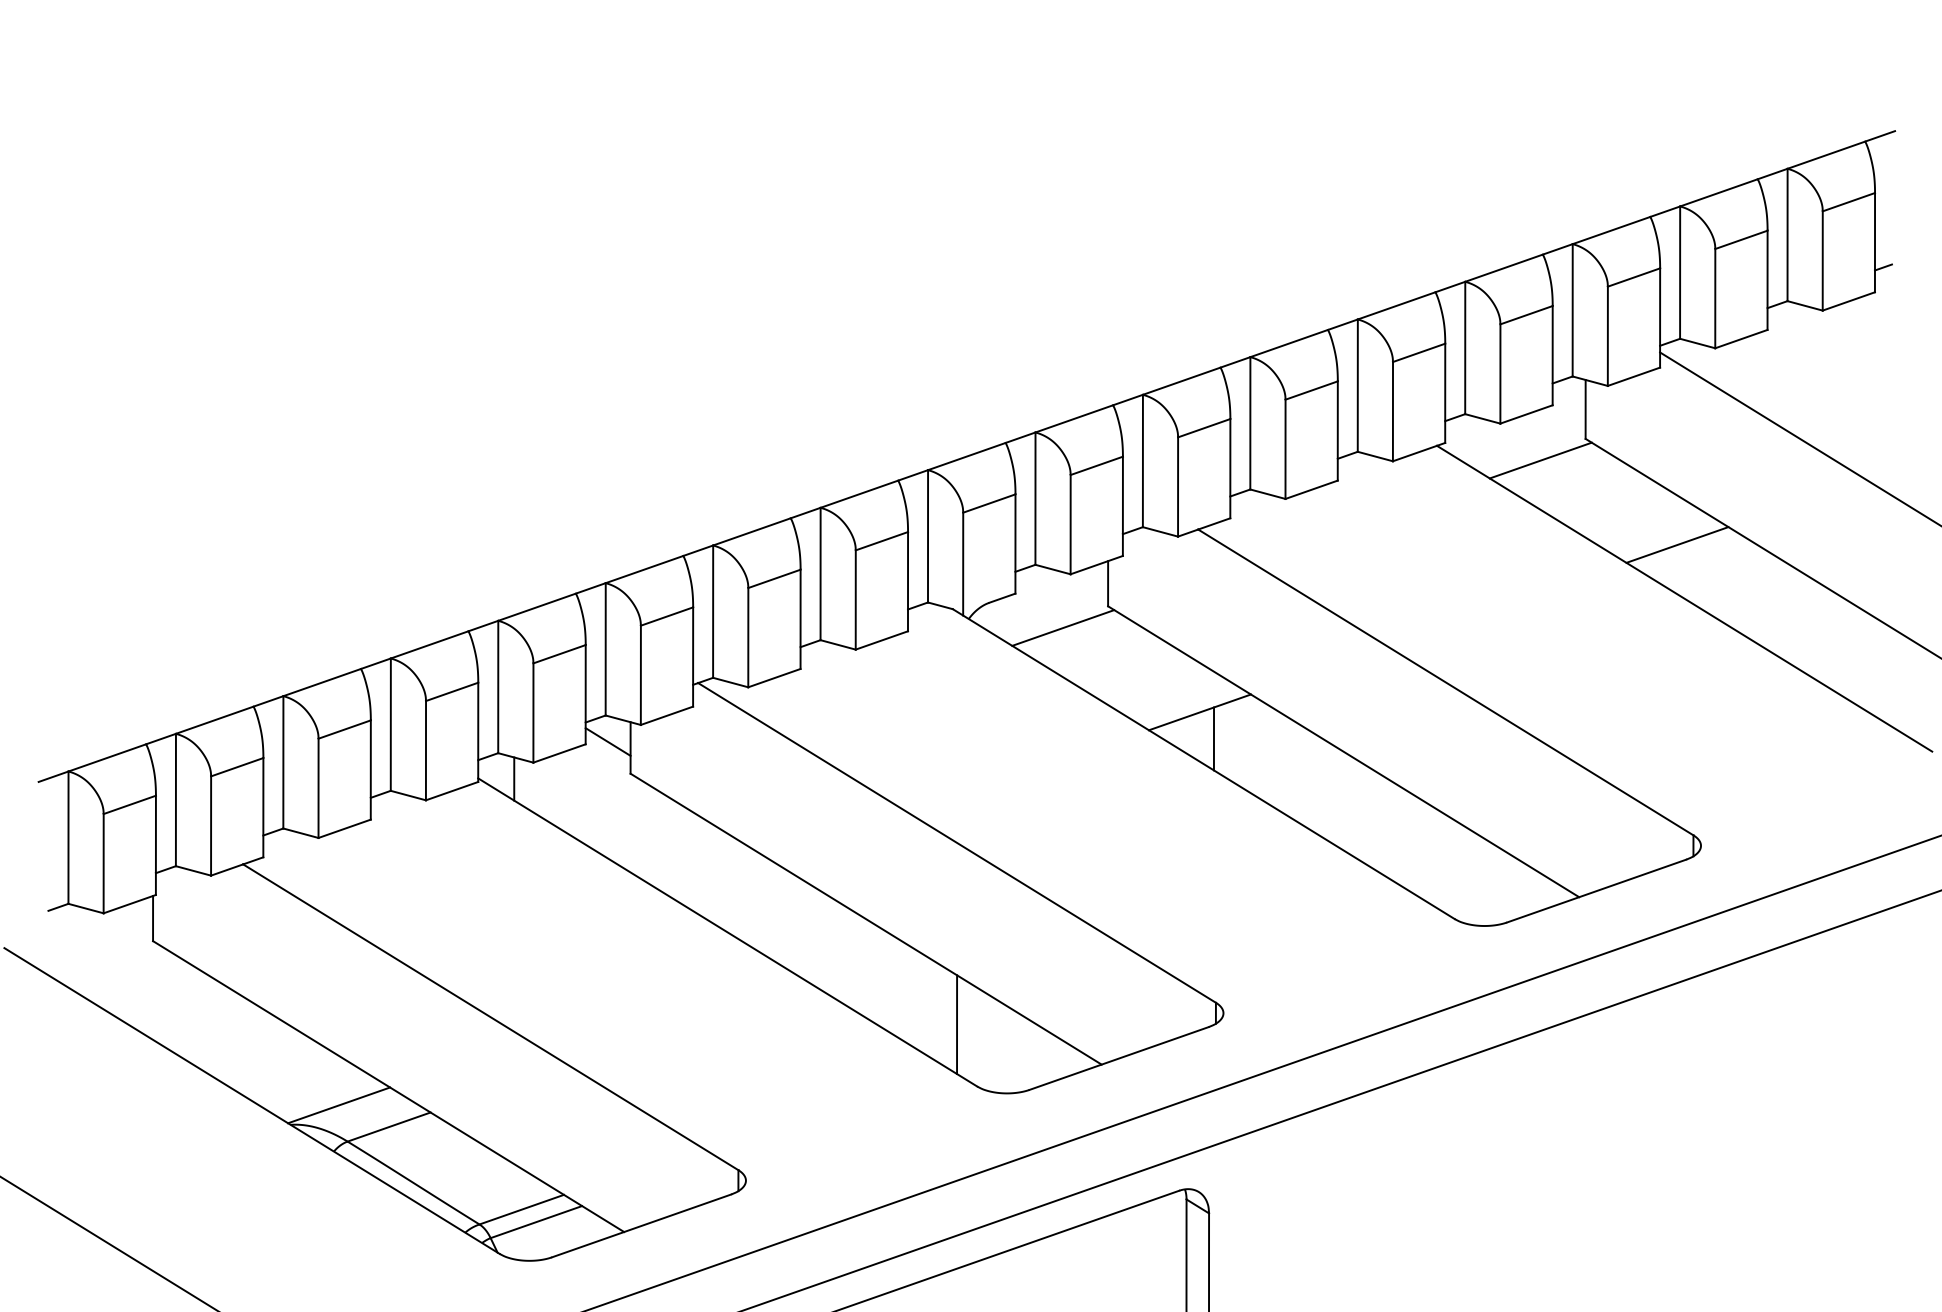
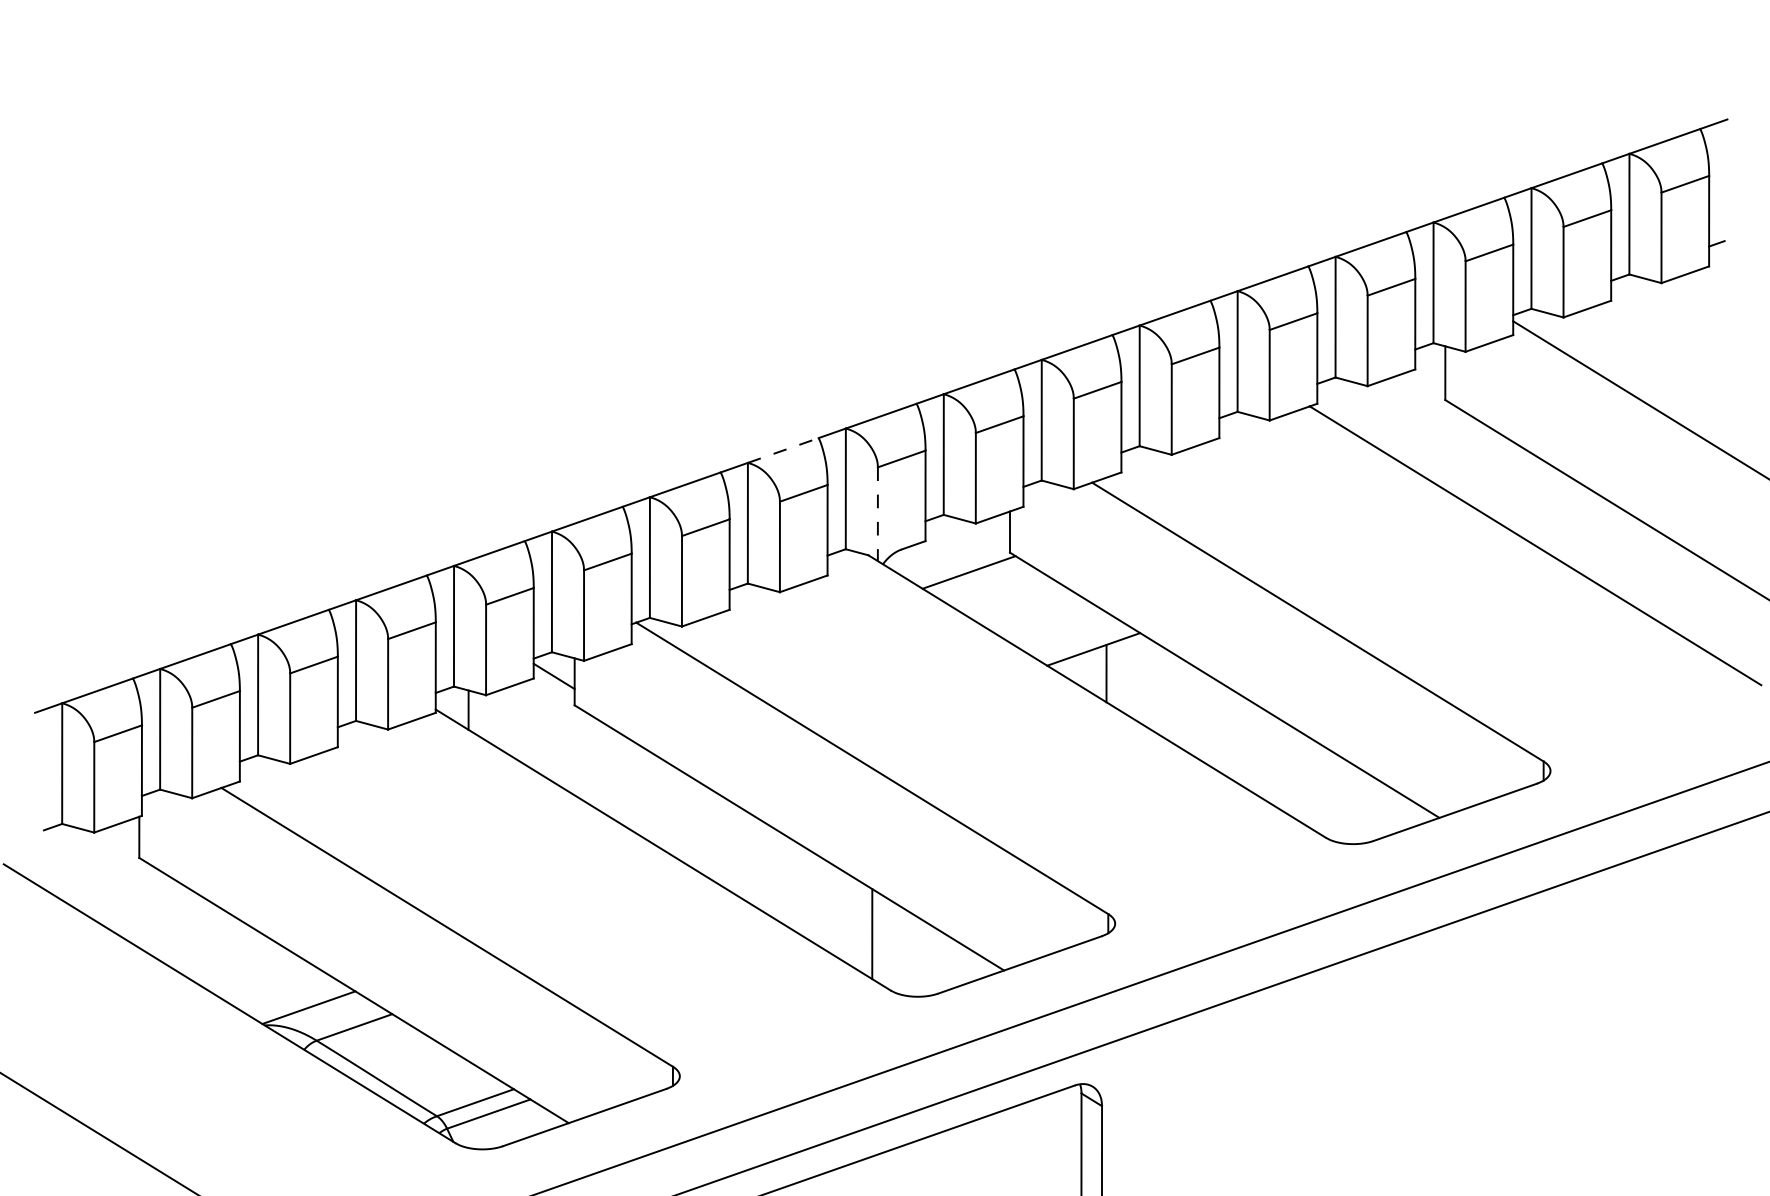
line: (1539, 460) -> (1403, 419), removed
line: (859, 494) -> (783, 450), solid -> dashed
line: (1676, 544) -> (1528, 496), removed
line: (962, 564) -> (877, 514), solid -> dashed

